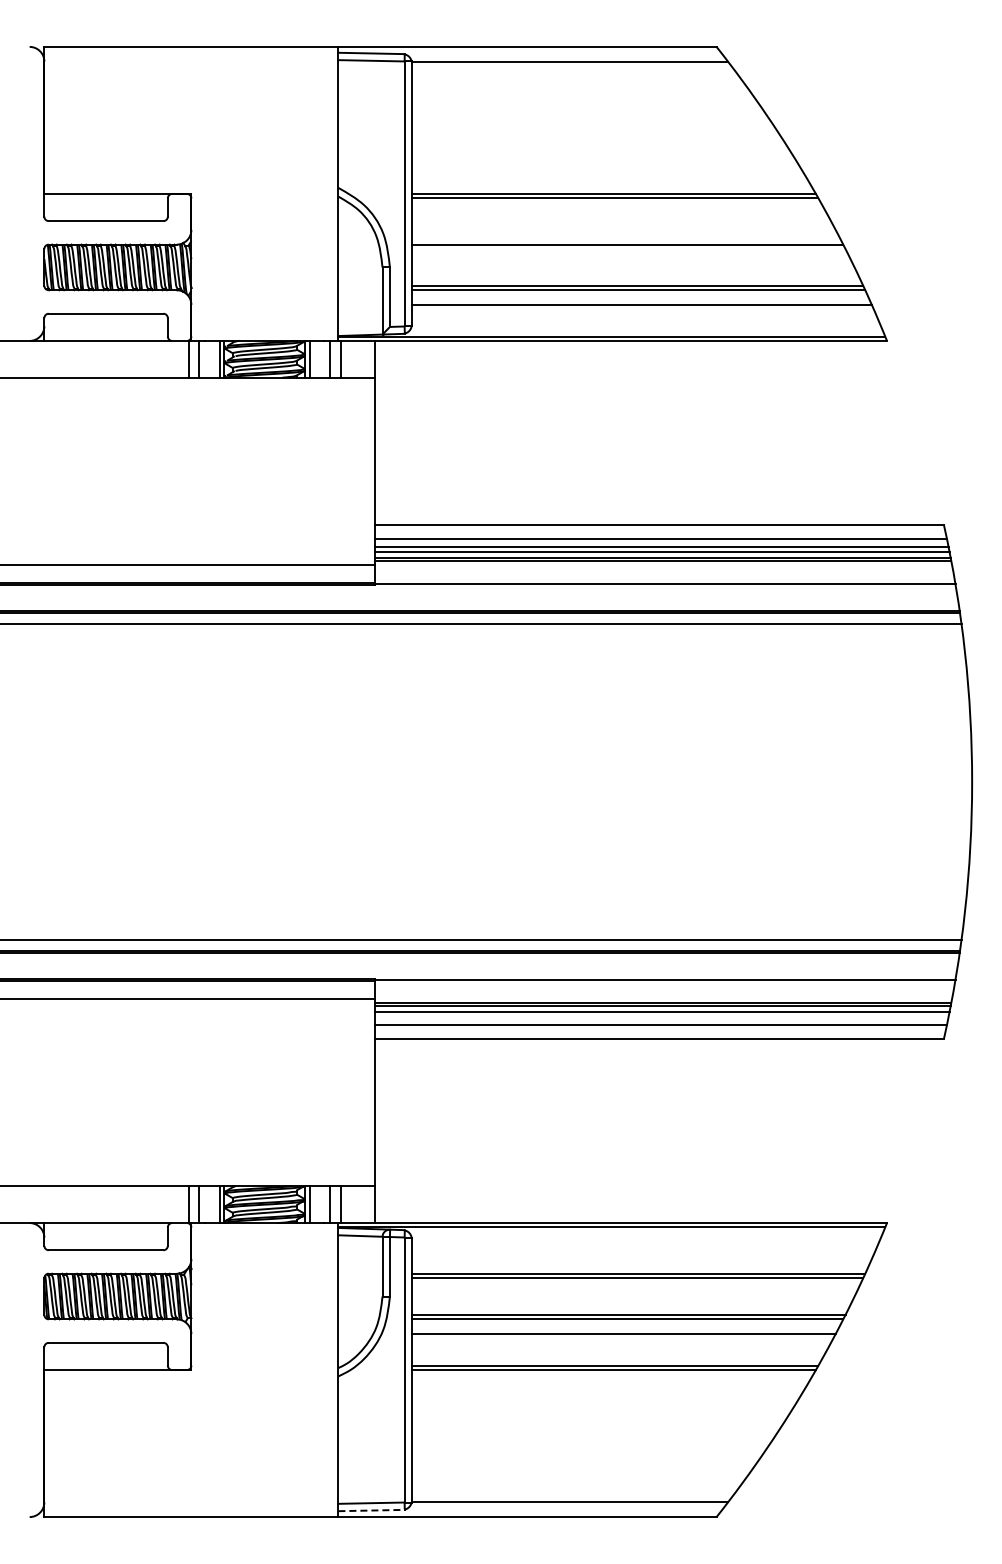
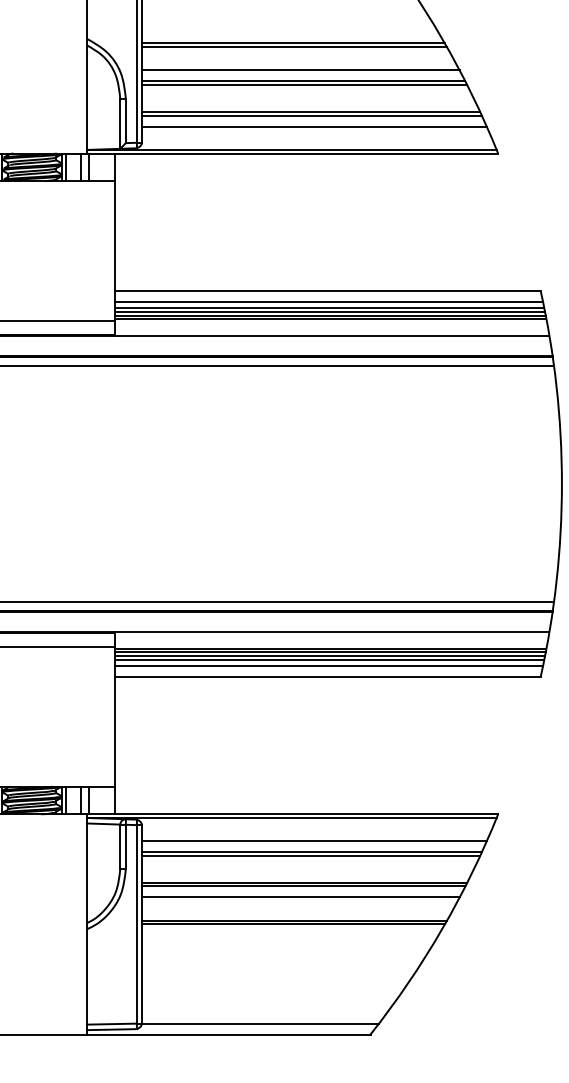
line: (623, 229) -> (300, 70), added
line: (628, 249) -> (304, 85), added
line: (661, 1017) -> (329, 660), added
line: (641, 1259) -> (314, 841), added
line: (372, 1510) -> (112, 1029), dashed -> solid

